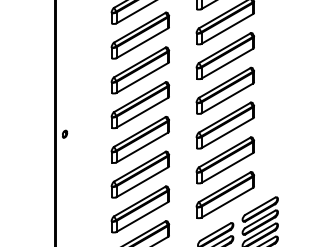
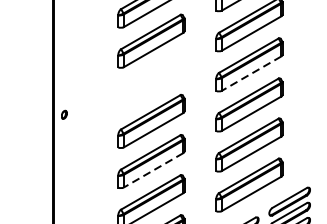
line: (227, 98) -> (251, 73), solid -> dashed
part: (140, 105) -> (151, 81), removed
line: (142, 182) -> (153, 170), solid -> dashed

